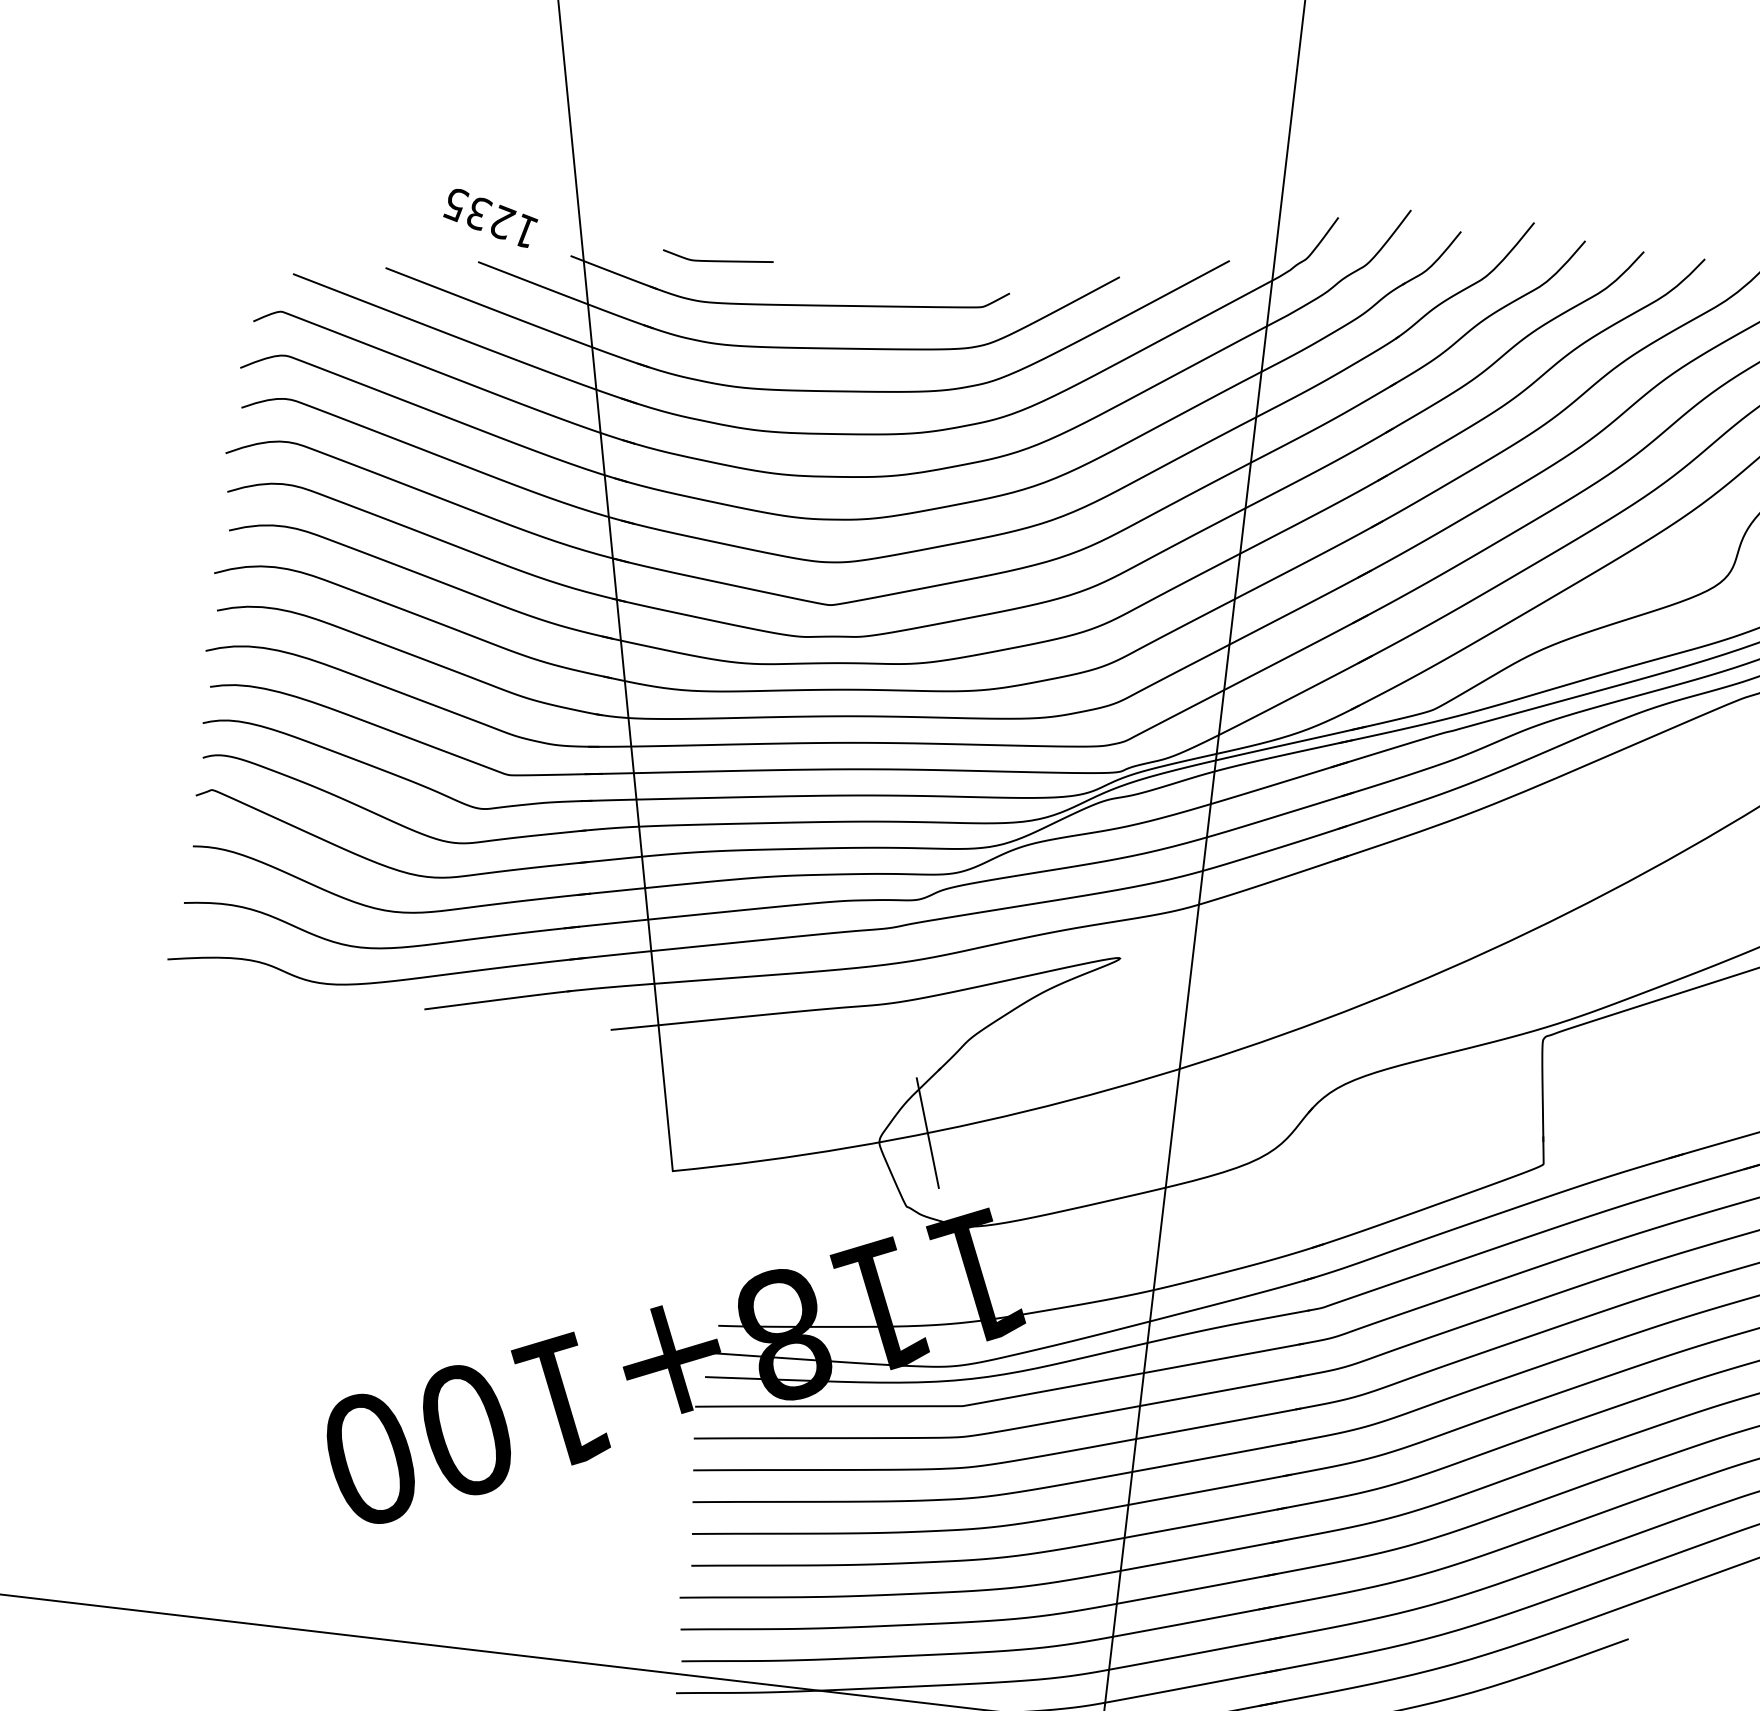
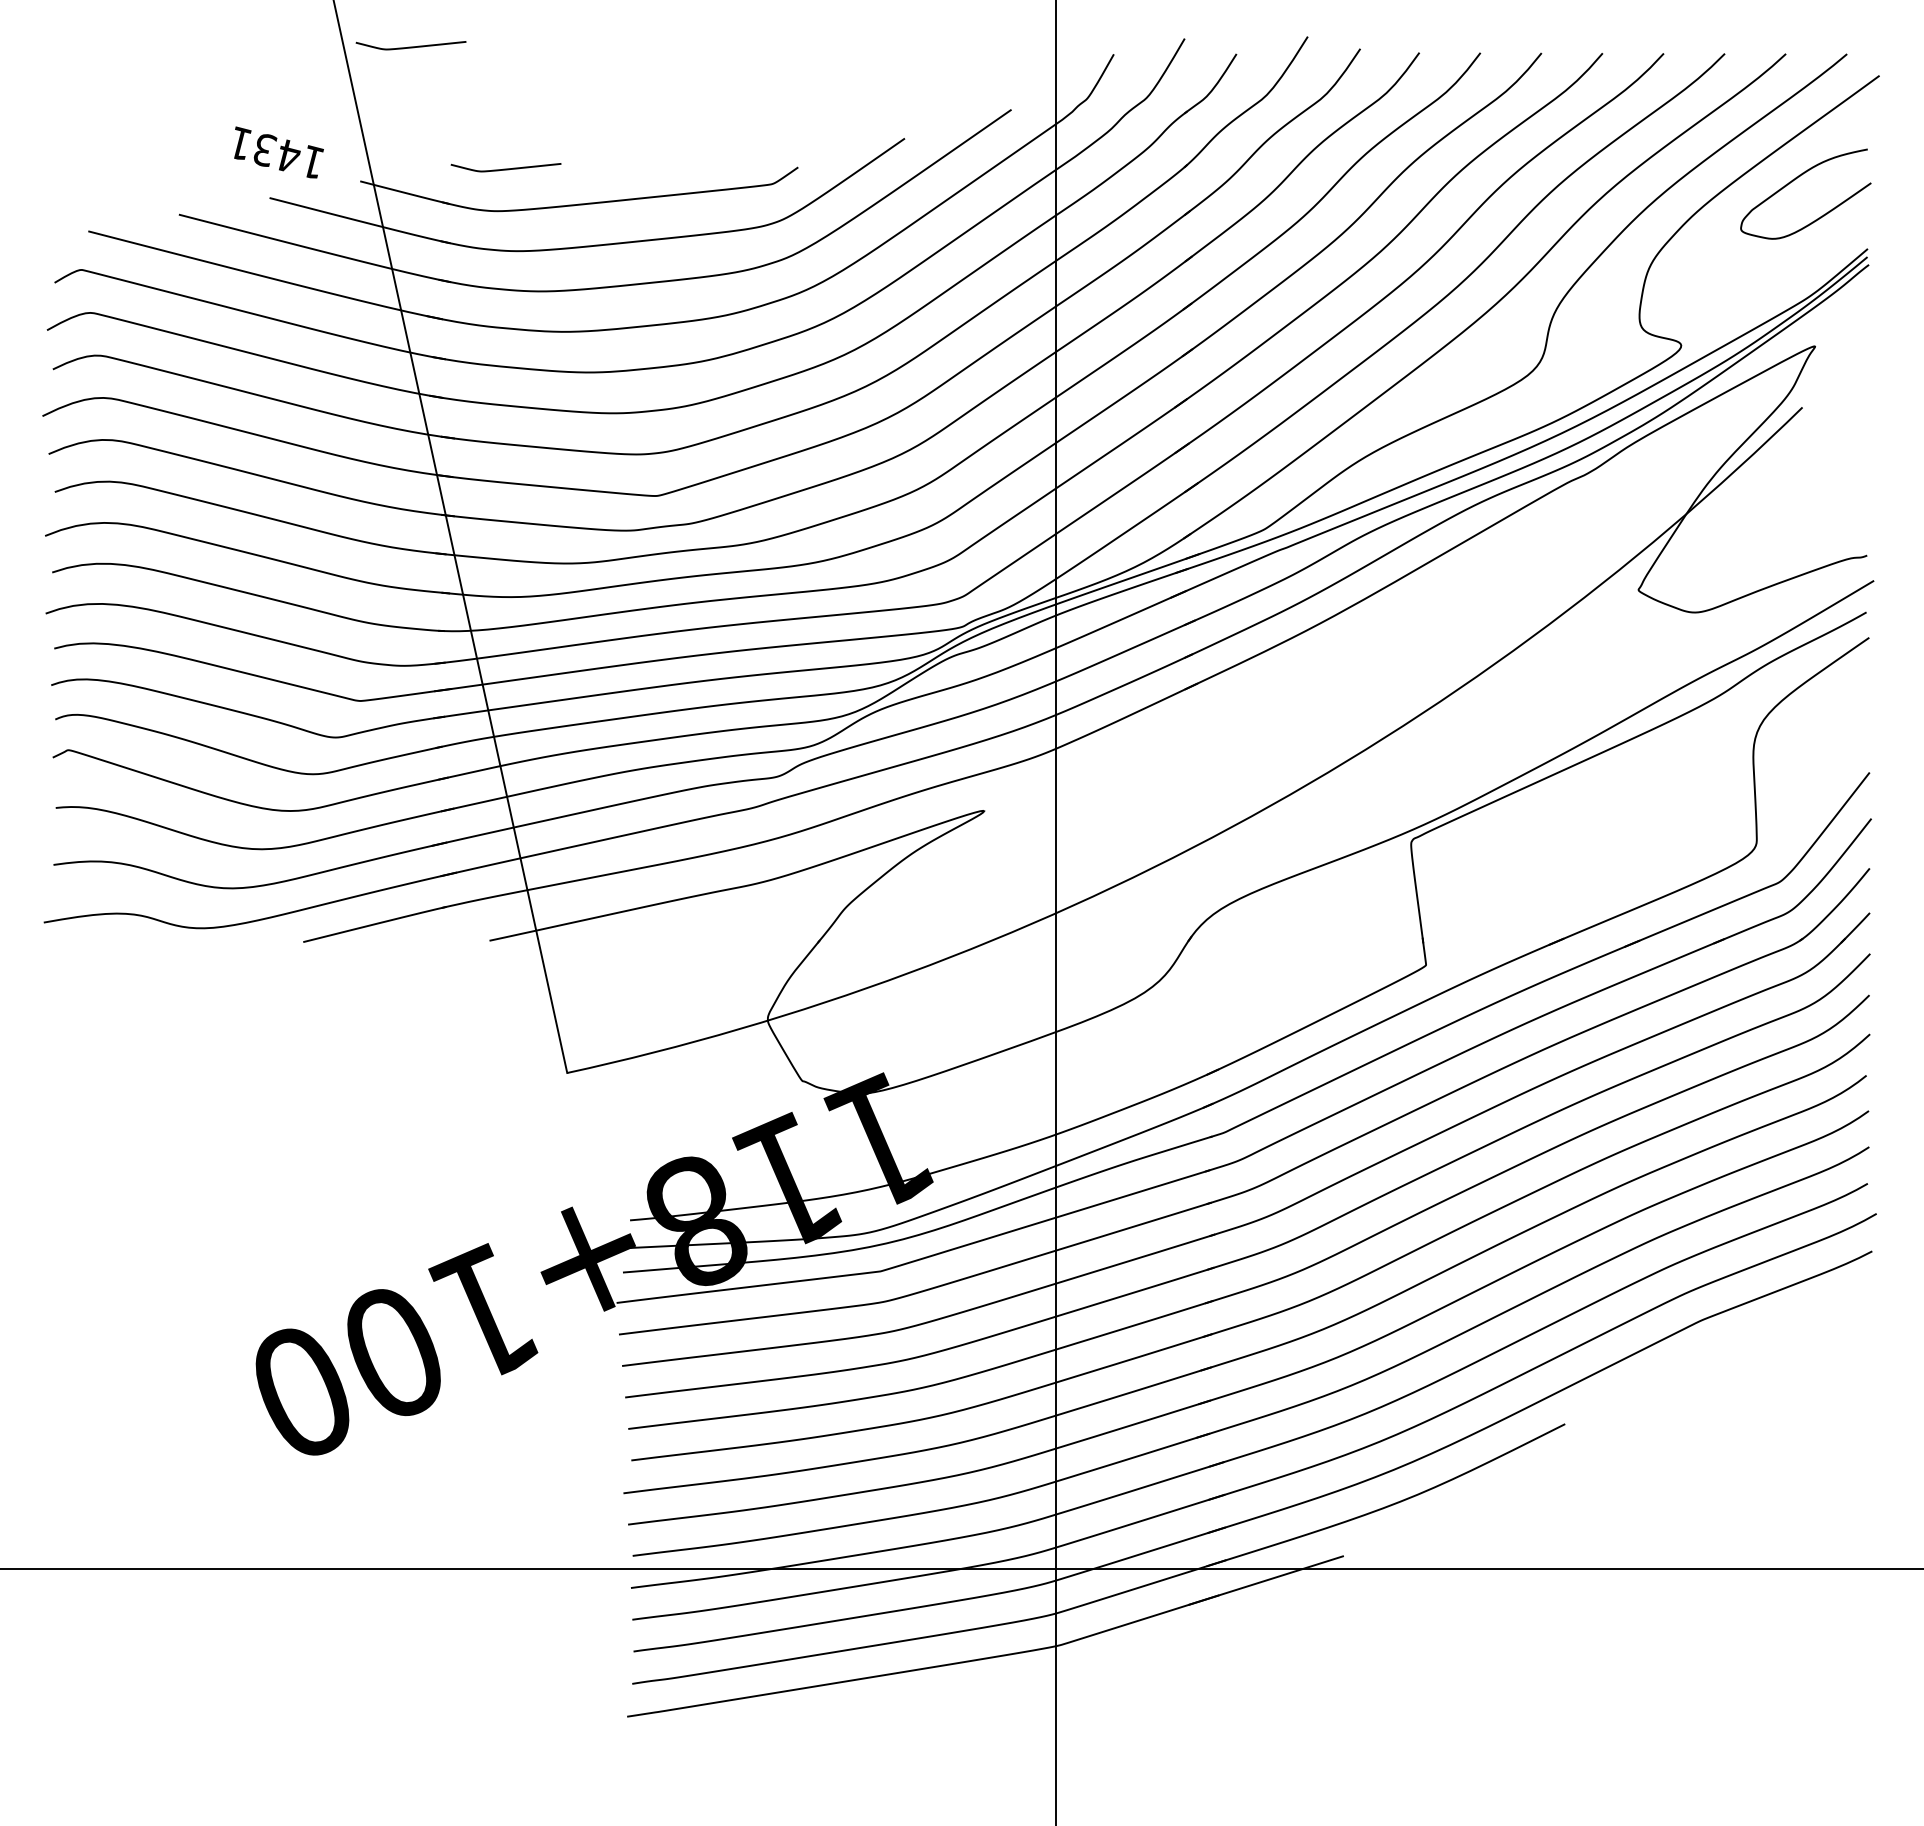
curve: (636, 127) -> (410, 46), added
text: (479, 213) -> (265, 149), 1235 -> 1431
line: (927, 1132) -> (814, 1005), removed

